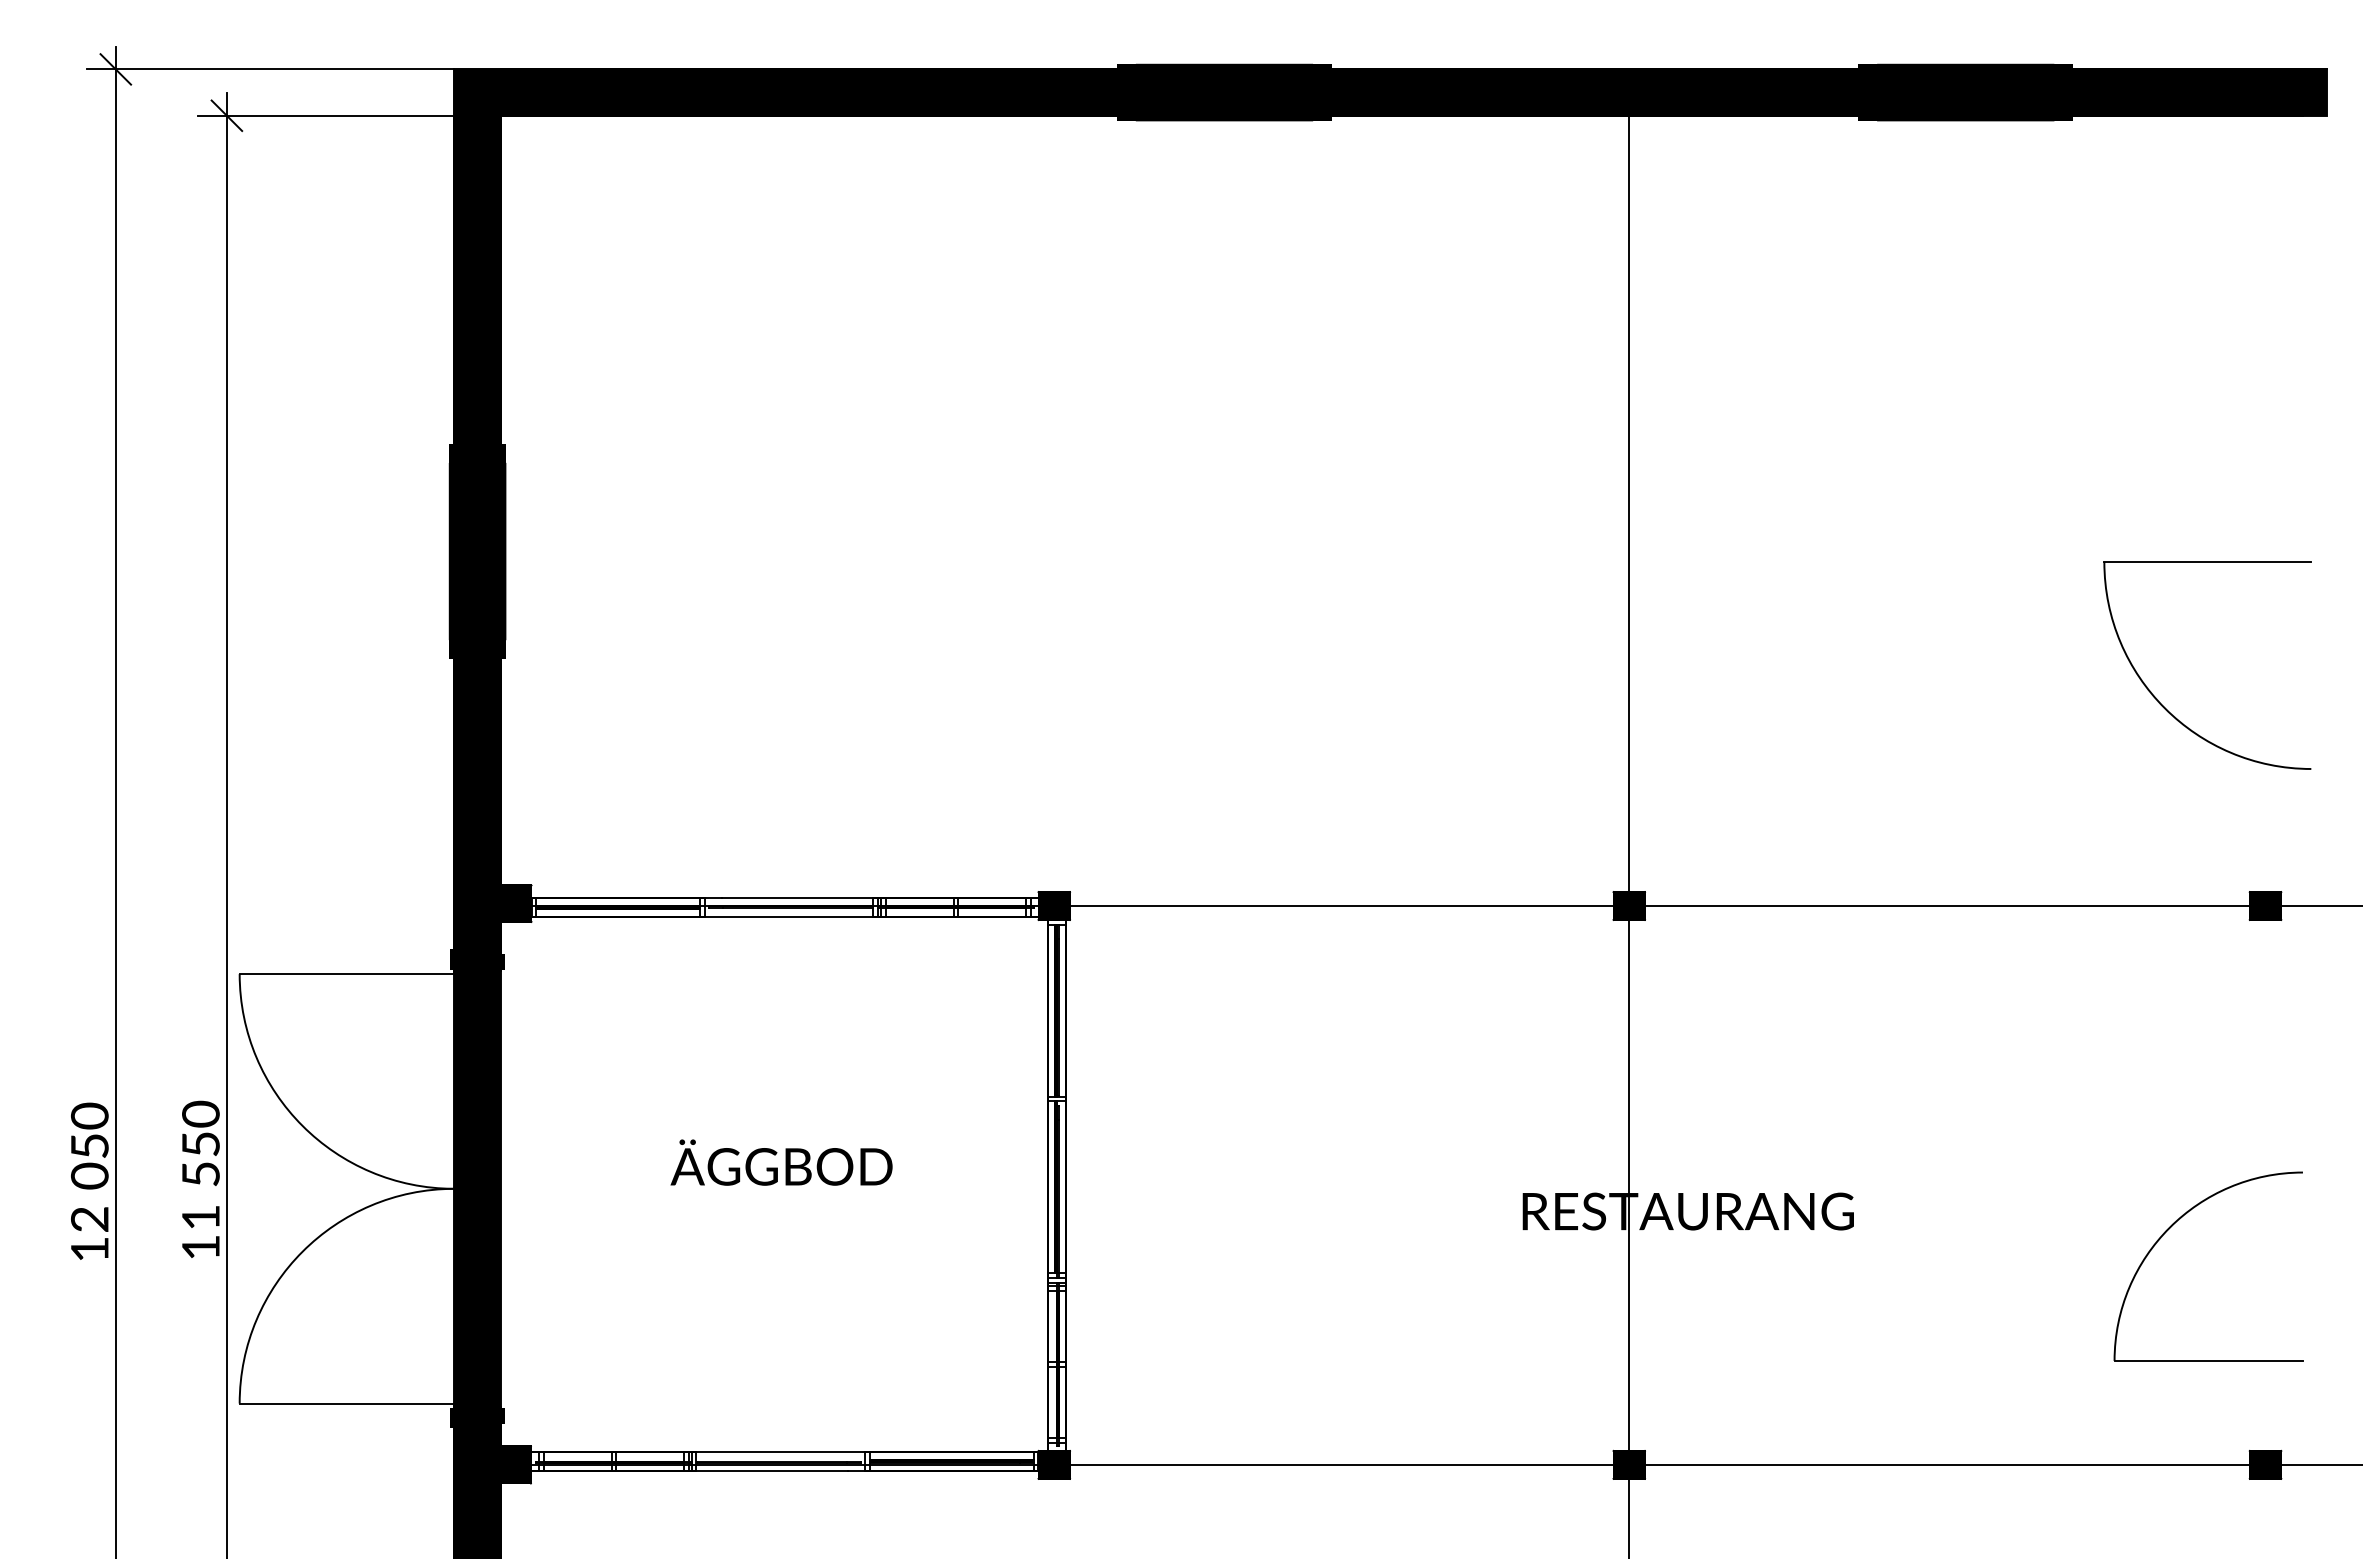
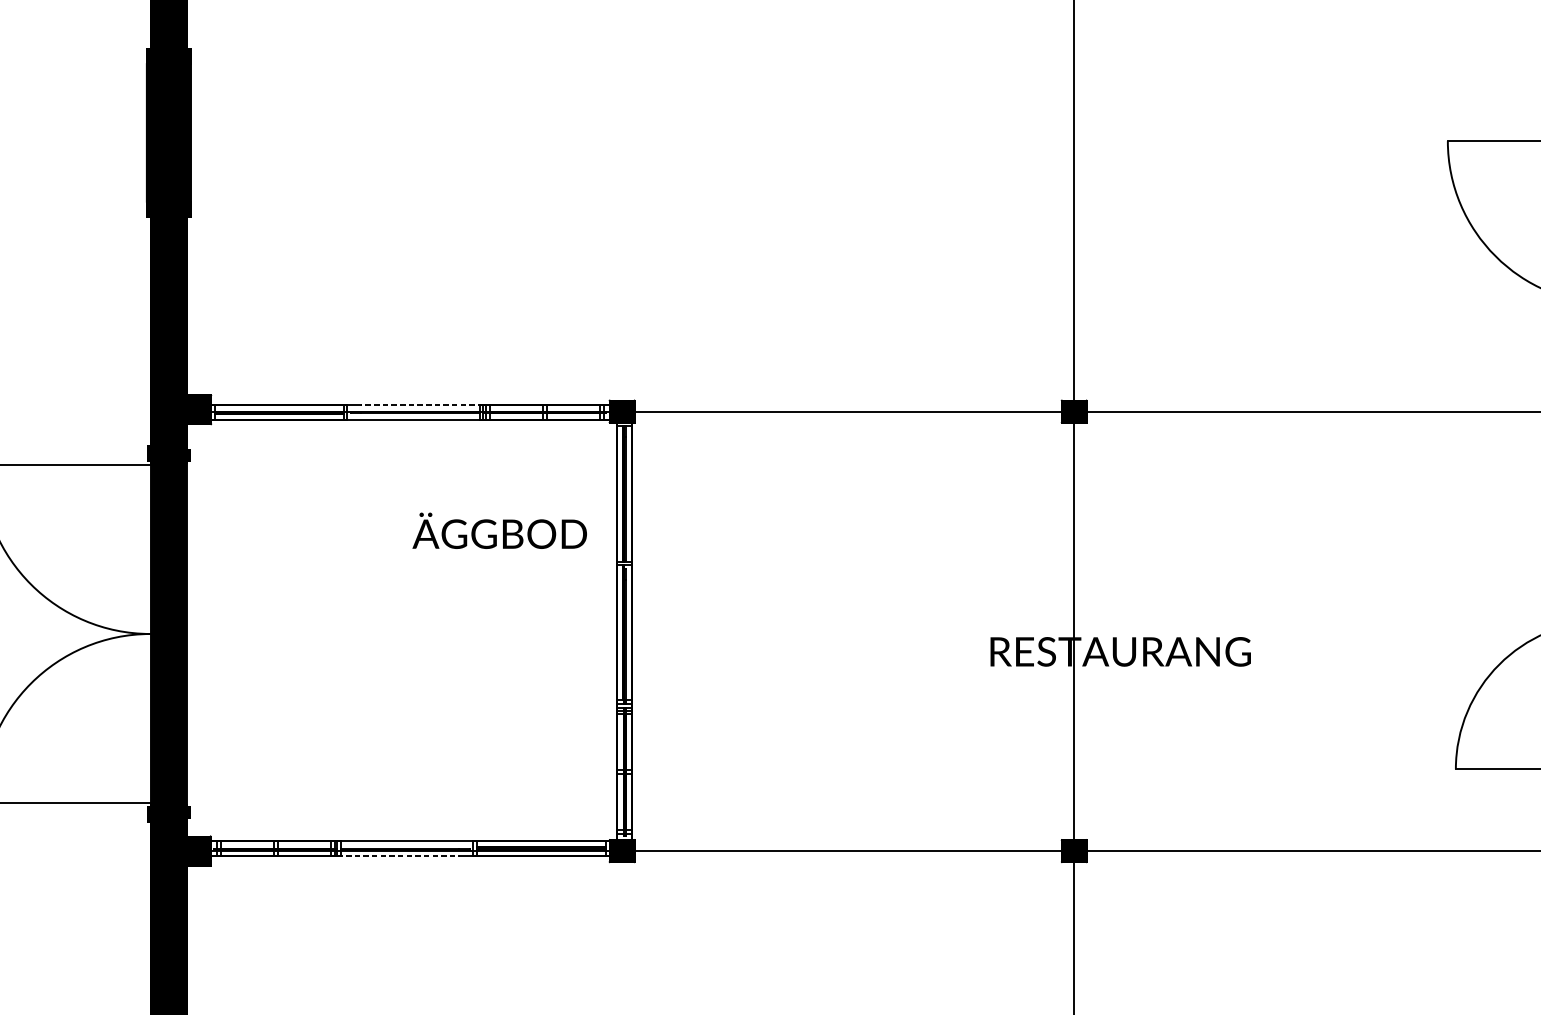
line: (800, 898) -> (422, 405), solid -> dashed
text: (781, 1162) -> (499, 530), moved
line: (769, 1471) -> (398, 856), solid -> dashed

